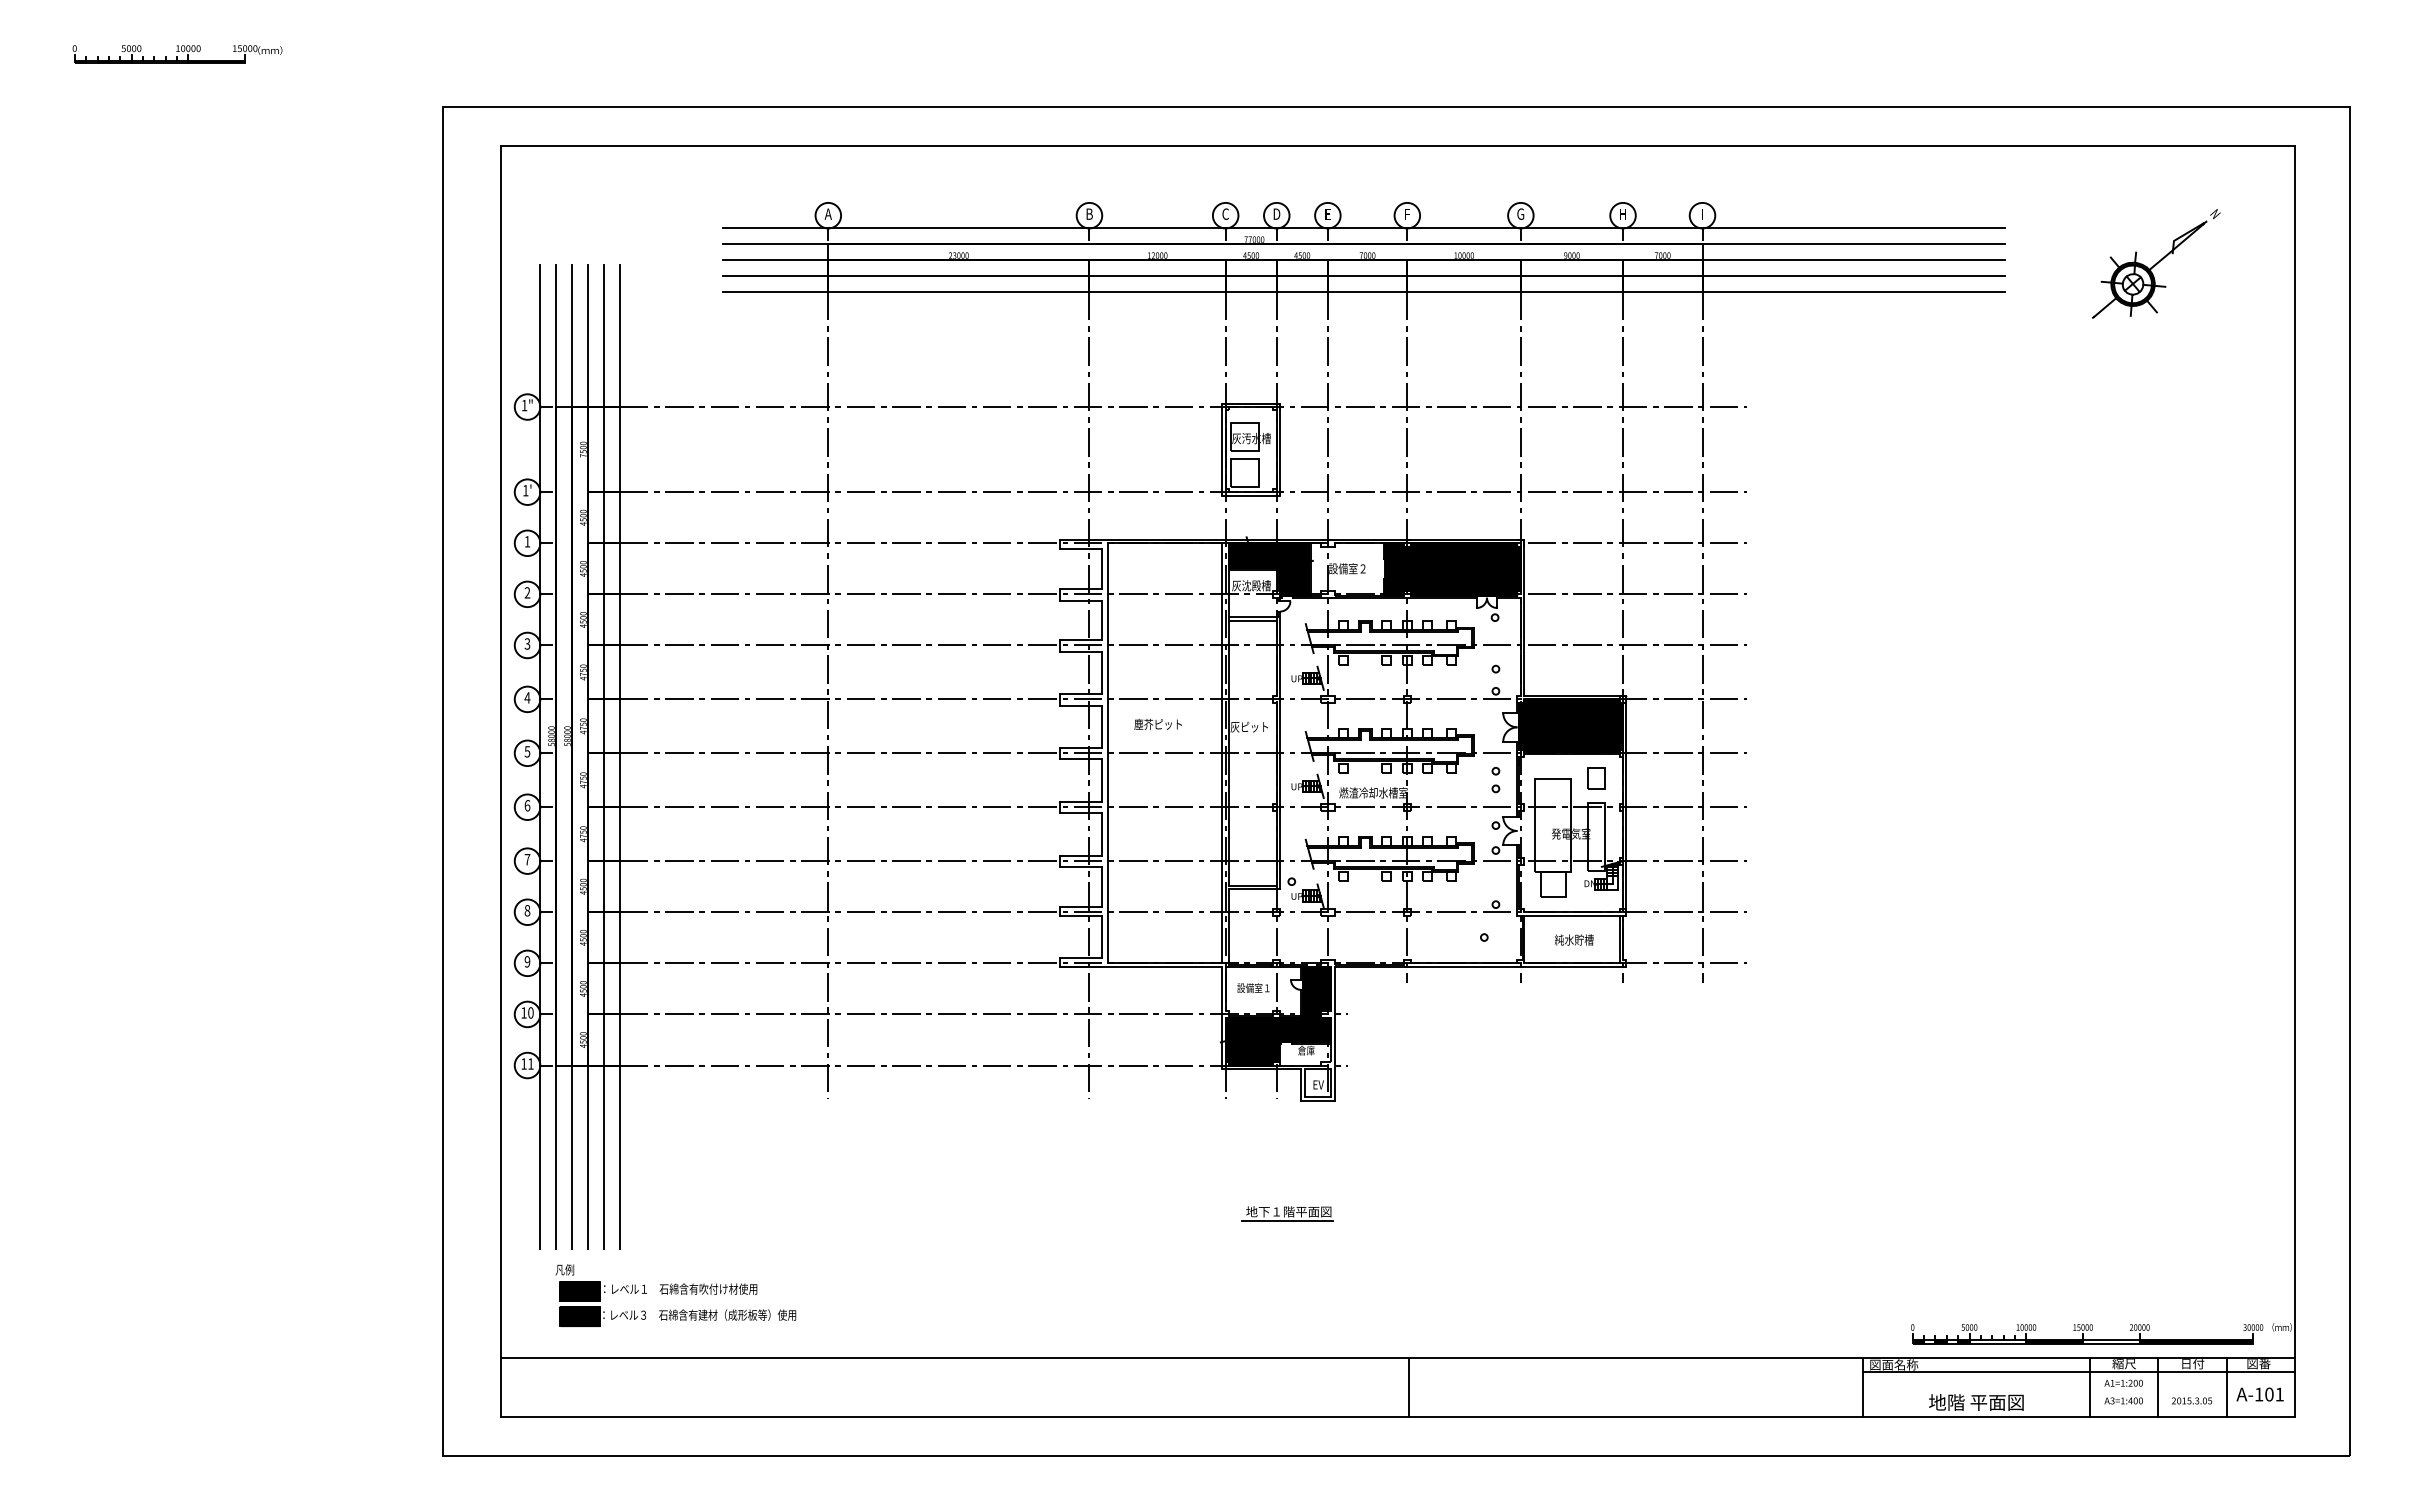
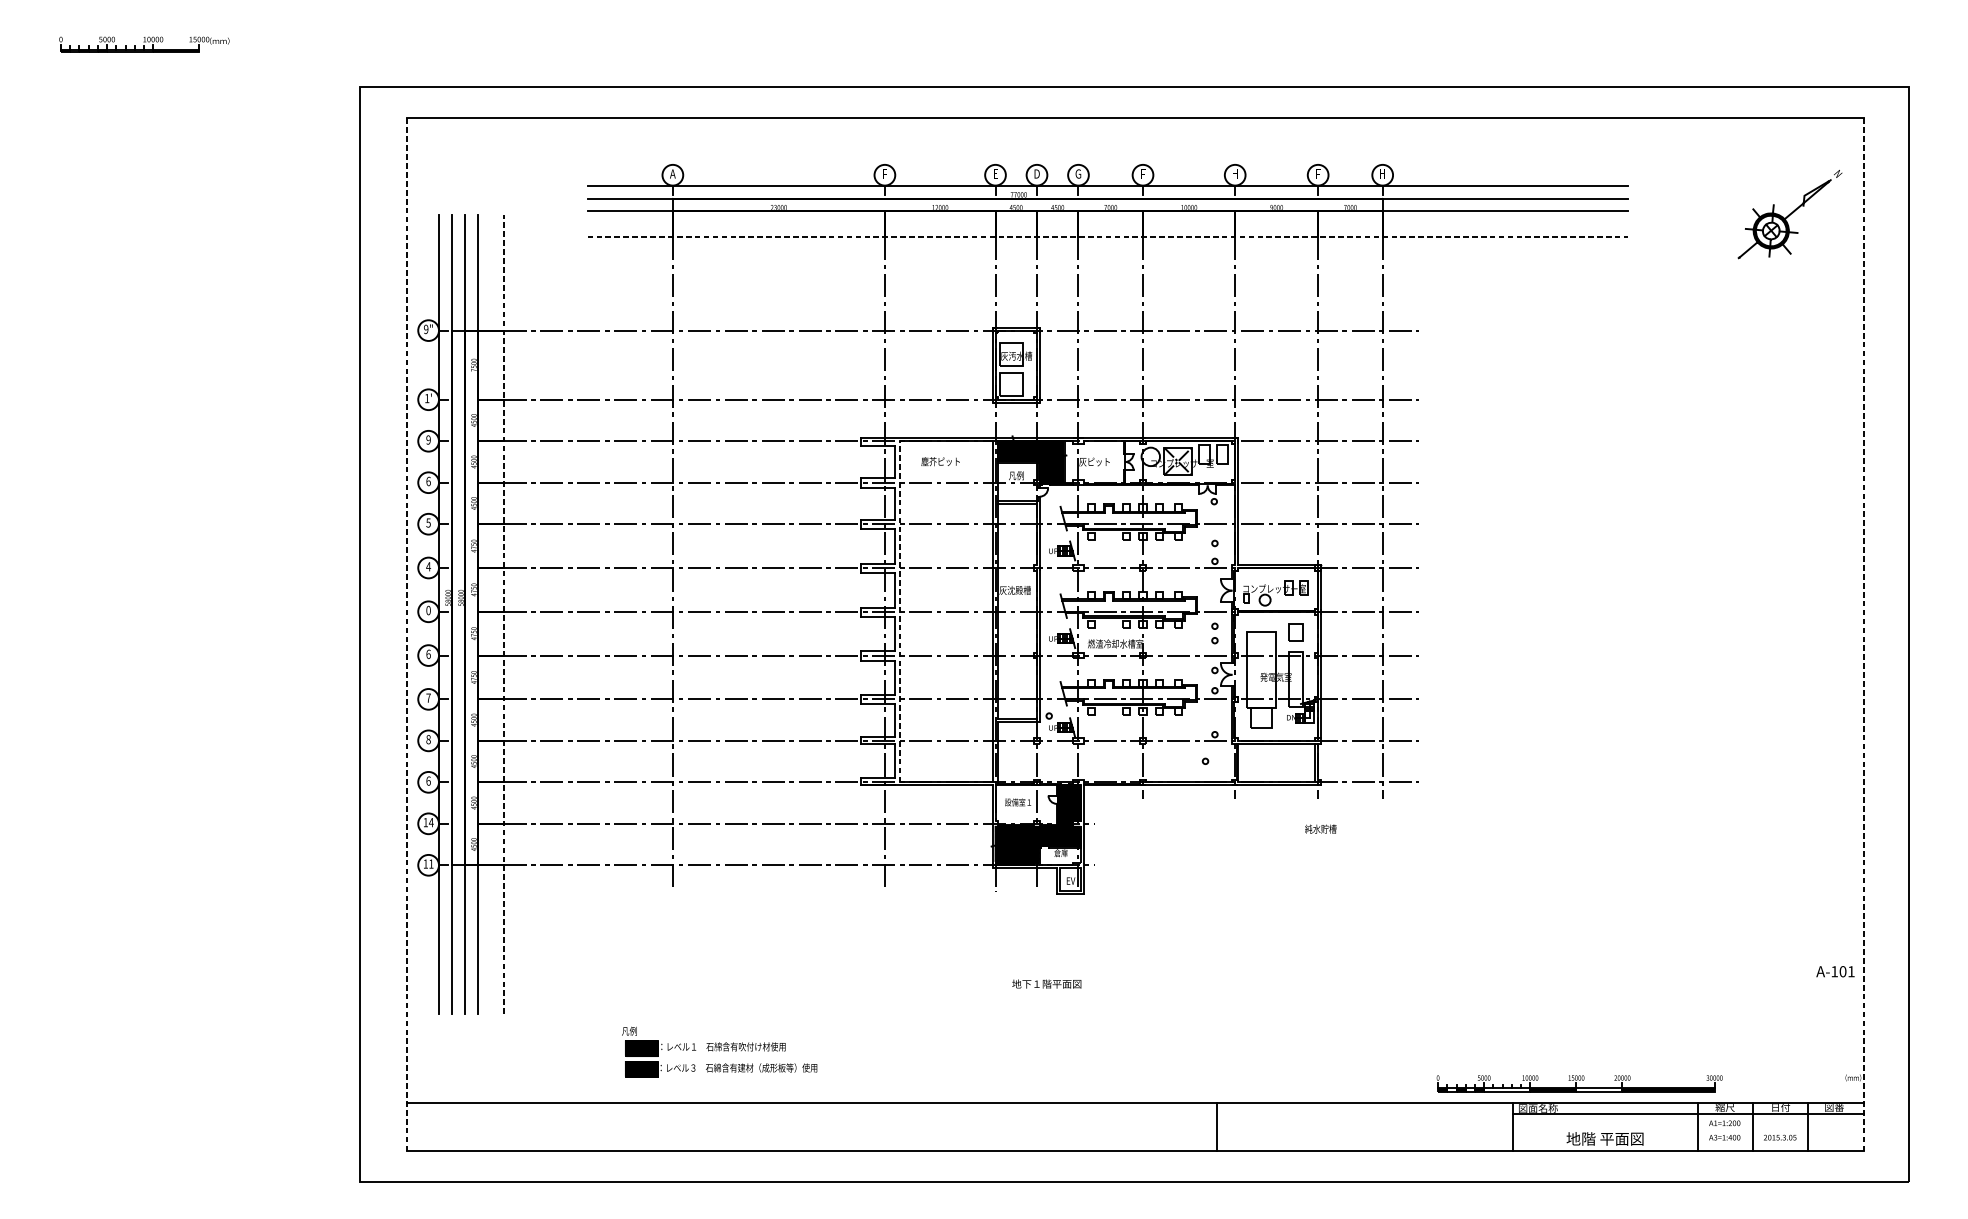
text: (1089, 213) -> (884, 173), B -> F
text: (1225, 213) -> (995, 173), C -> E
text: (1327, 213) -> (1078, 173), E -> G
text: (1520, 213) -> (1234, 173), G -> H
text: (1622, 214) -> (1317, 174), H -> F
text: (1702, 214) -> (1382, 174), I -> H
part: (2156, 263) -> (1790, 214), moved
line: (1363, 276) -> (1107, 224), removed
line: (1364, 292) -> (1108, 237), solid -> dashed
text: (524, 405) -> (426, 329), 1" -> 9"
text: (527, 541) -> (428, 439), 1 -> 9
text: (1347, 568) -> (1094, 461), 設備室２ -> 灰ピット
hatch: (1452, 569) -> (1179, 462), removed
text: (1251, 585) -> (1016, 475), 灰沈殿槽 -> 凡例
text: (527, 592) -> (428, 481), 2 -> 6
text: (527, 643) -> (428, 522), 3 -> 5
text: (1157, 724) -> (940, 461), moved
hatch: (1571, 725) -> (1276, 589), removed
text: (1254, 726) -> (1018, 590), 灰ピット -> 灰沈殿槽
text: (527, 751) -> (428, 610), 5 -> 0
line: (1107, 752) -> (899, 611), solid -> dashed
line: (603, 756) -> (490, 614), removed
line: (619, 756) -> (503, 614), solid -> dashed
line: (500, 781) -> (406, 634), solid -> dashed
line: (2294, 781) -> (1863, 634), solid -> dashed
text: (1574, 939) -> (1320, 828), moved
text: (527, 961) -> (428, 780), 9 -> 6
text: (530, 1012) -> (431, 822), 10 -> 14
line: (1287, 1221) -> (1045, 991), removed
part: (675, 1295) -> (719, 1052), moved
part: (2087, 1334) -> (1580, 1083), moved
line: (1409, 1387) -> (1217, 1126), moved
text: (2259, 1394) -> (1834, 971), moved

